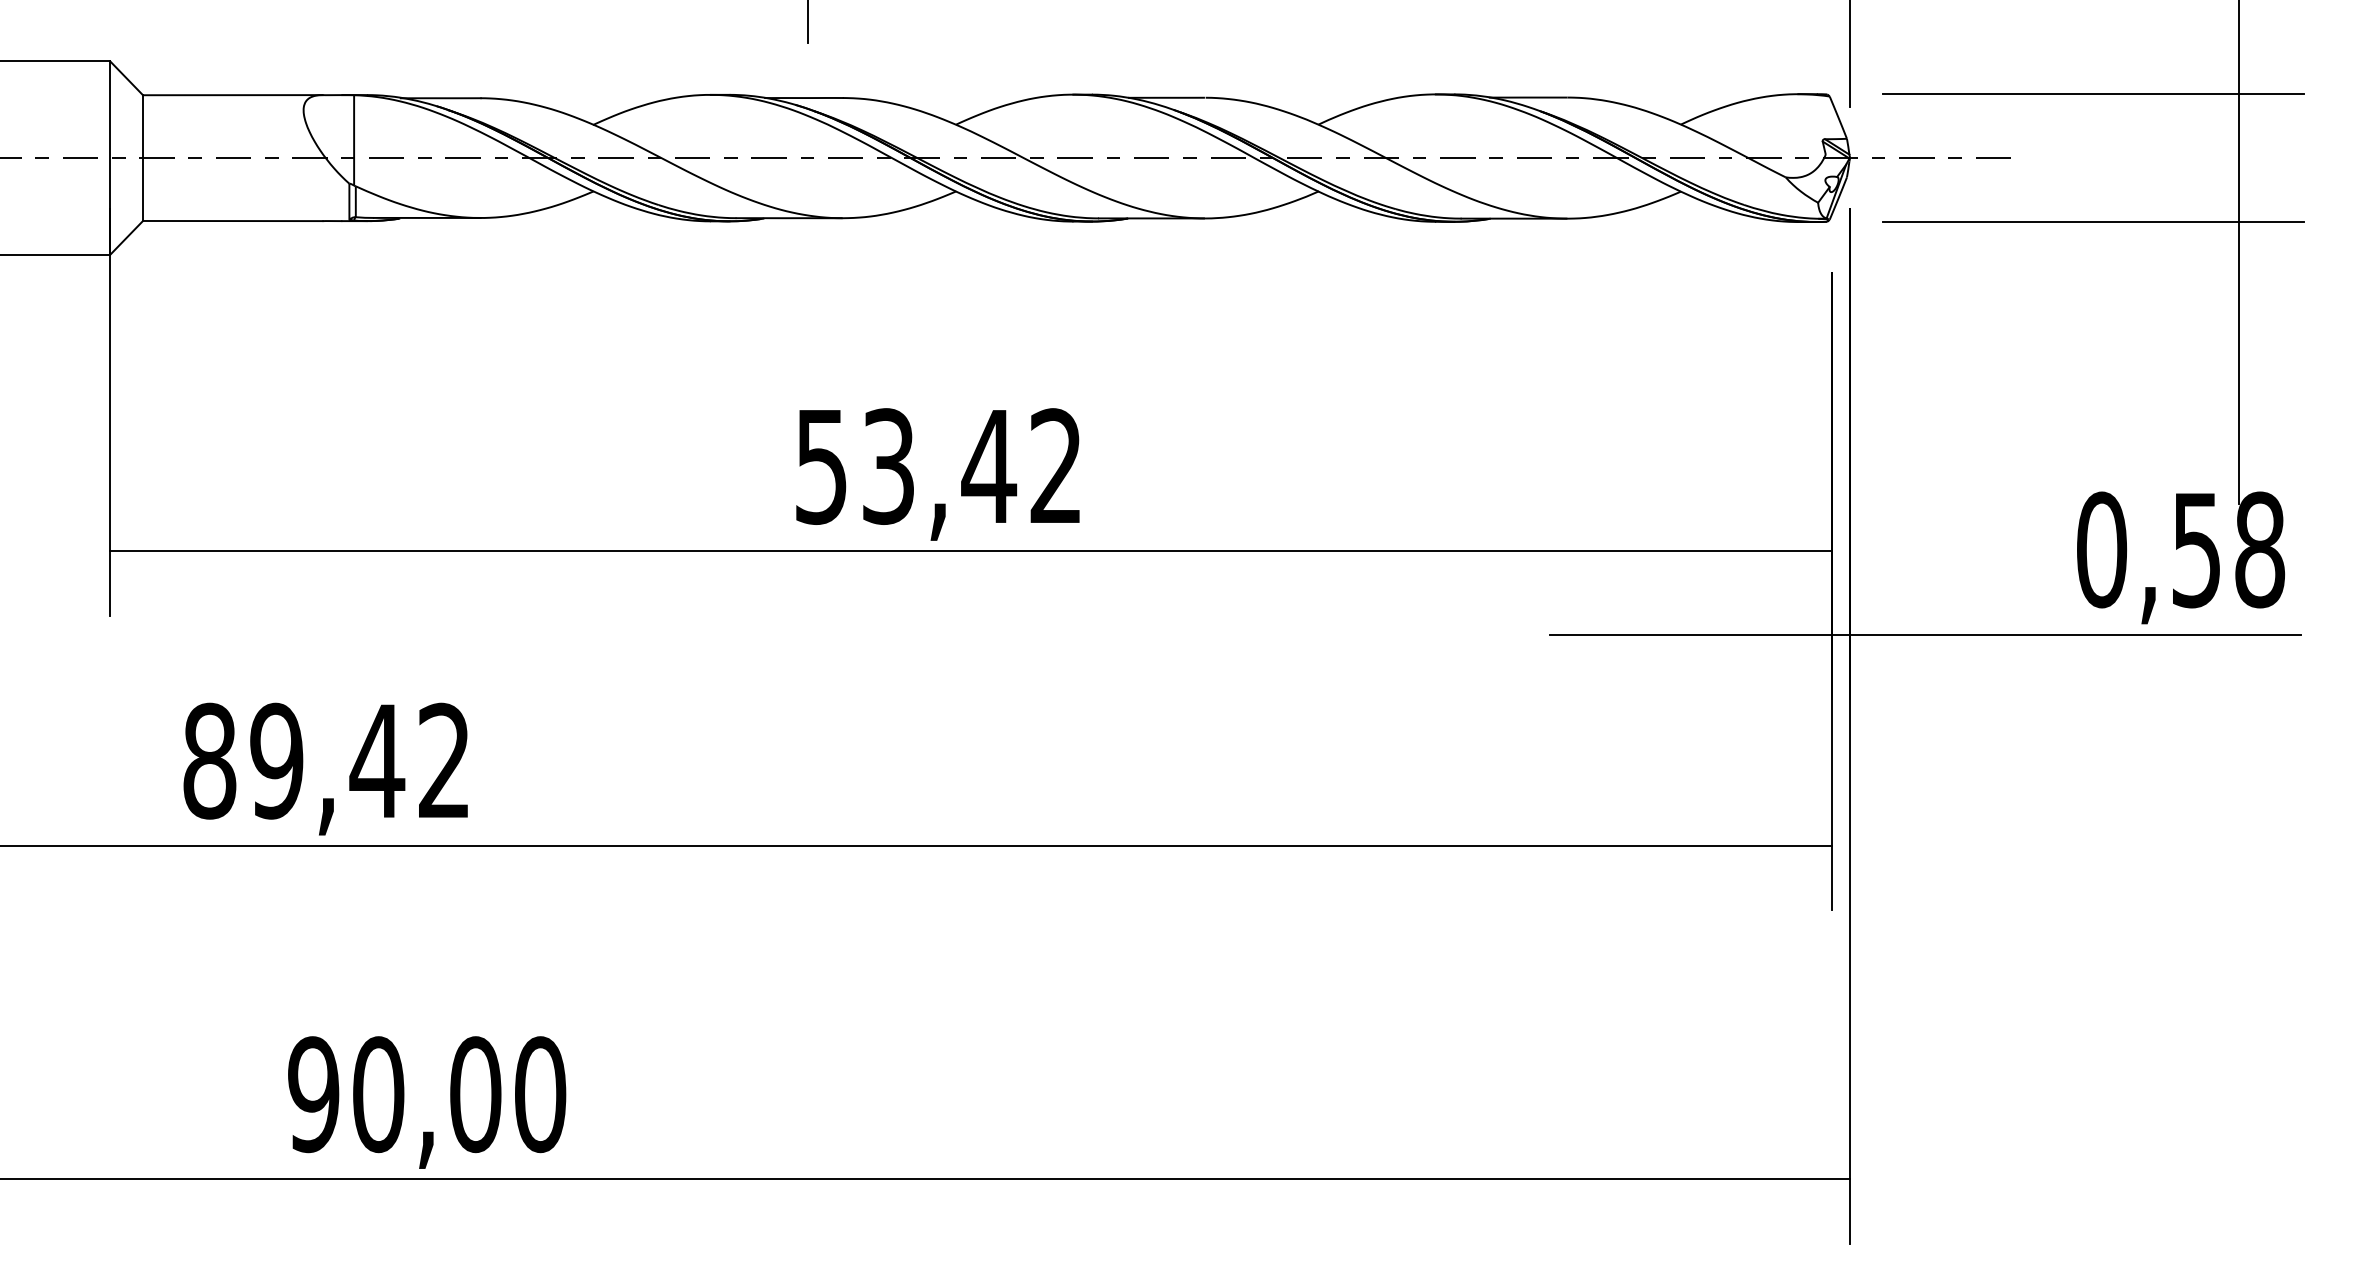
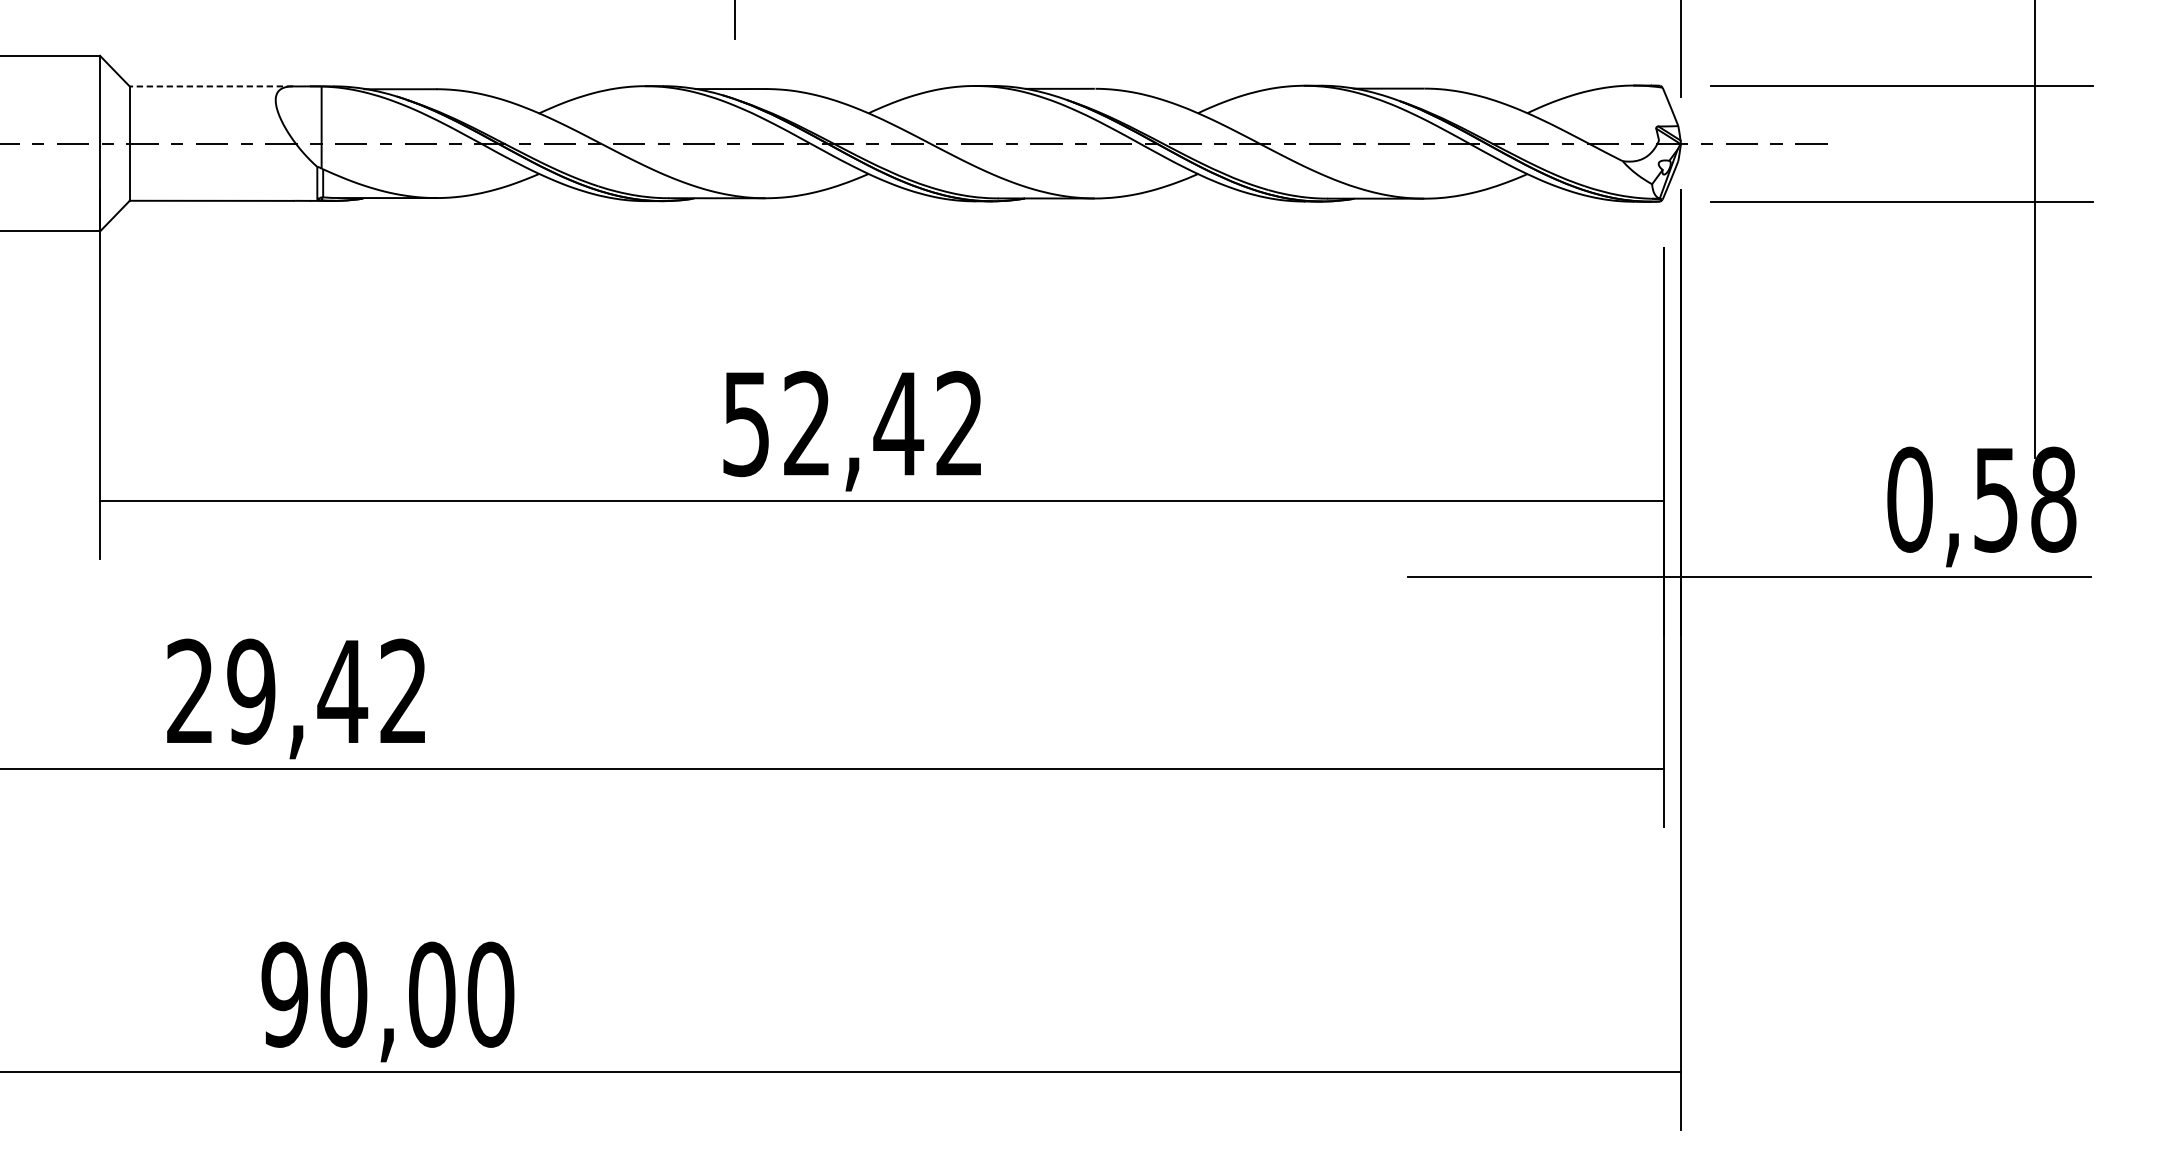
line: (232, 95) -> (211, 86), solid -> dashed
text: (888, 466) -> (807, 423), 53,42 -> 52,42
text: (209, 760) -> (190, 691), 89,42 -> 29,42

